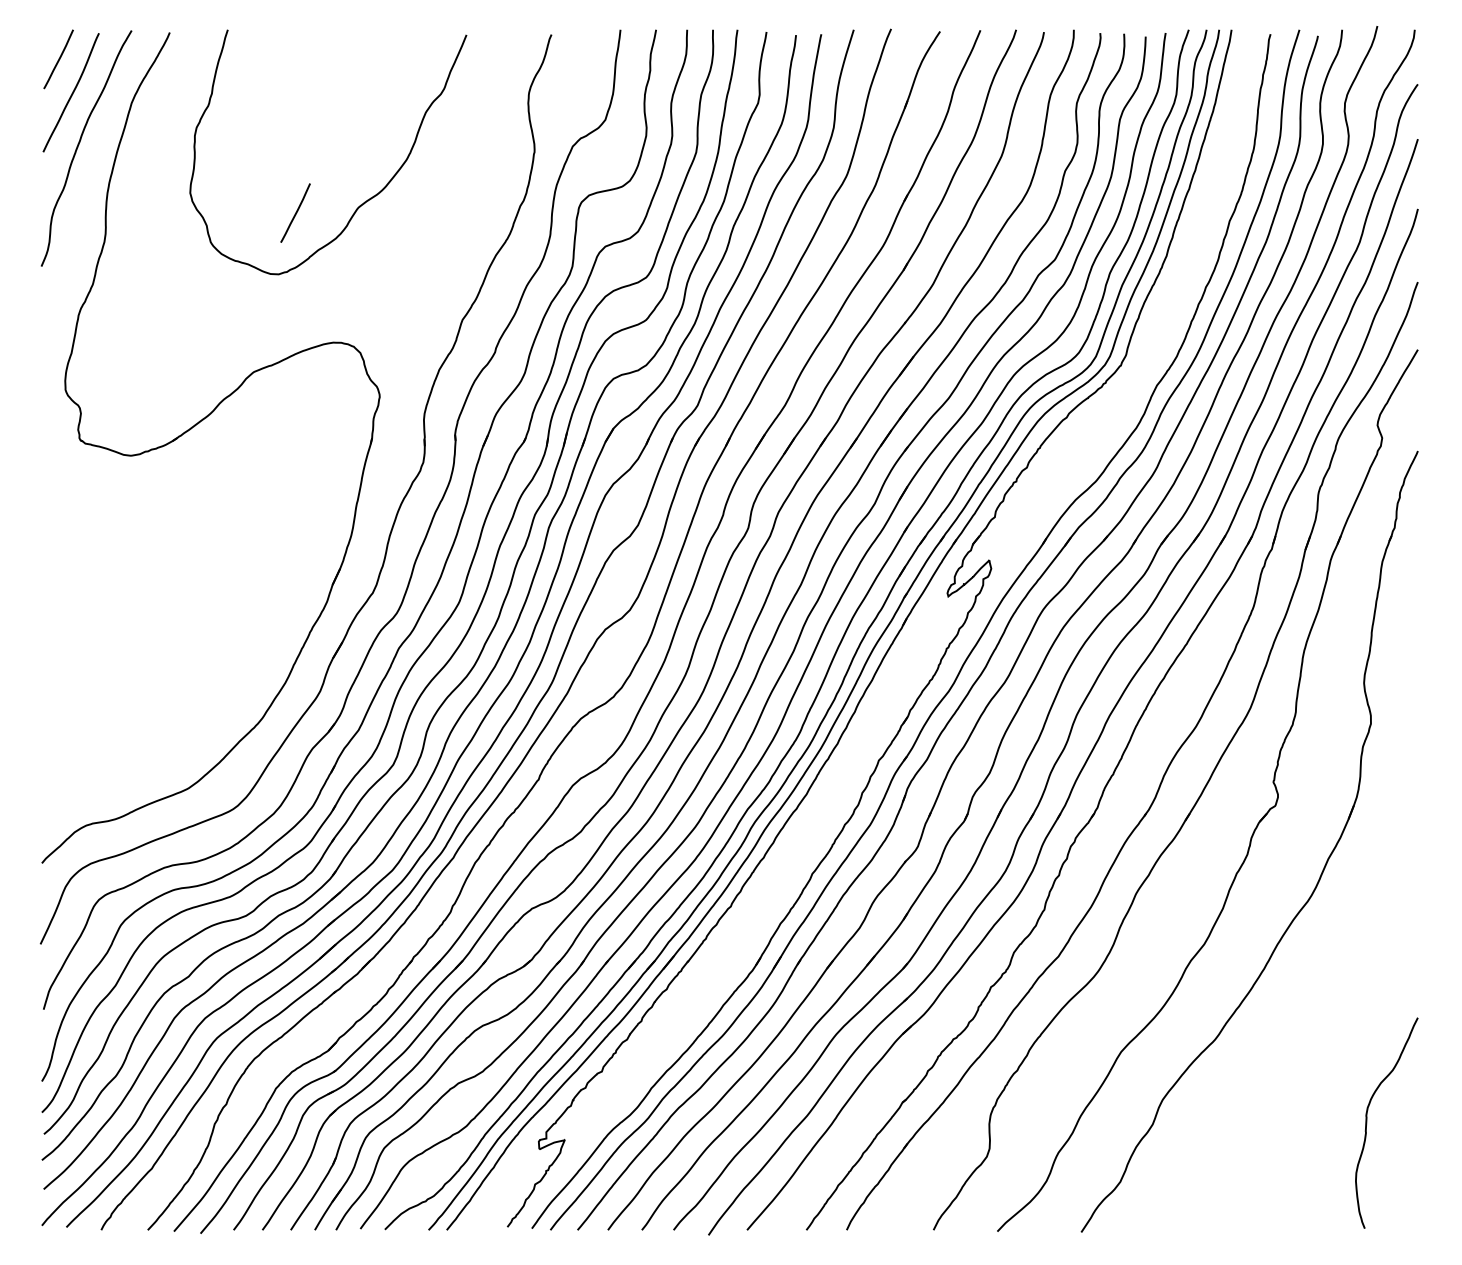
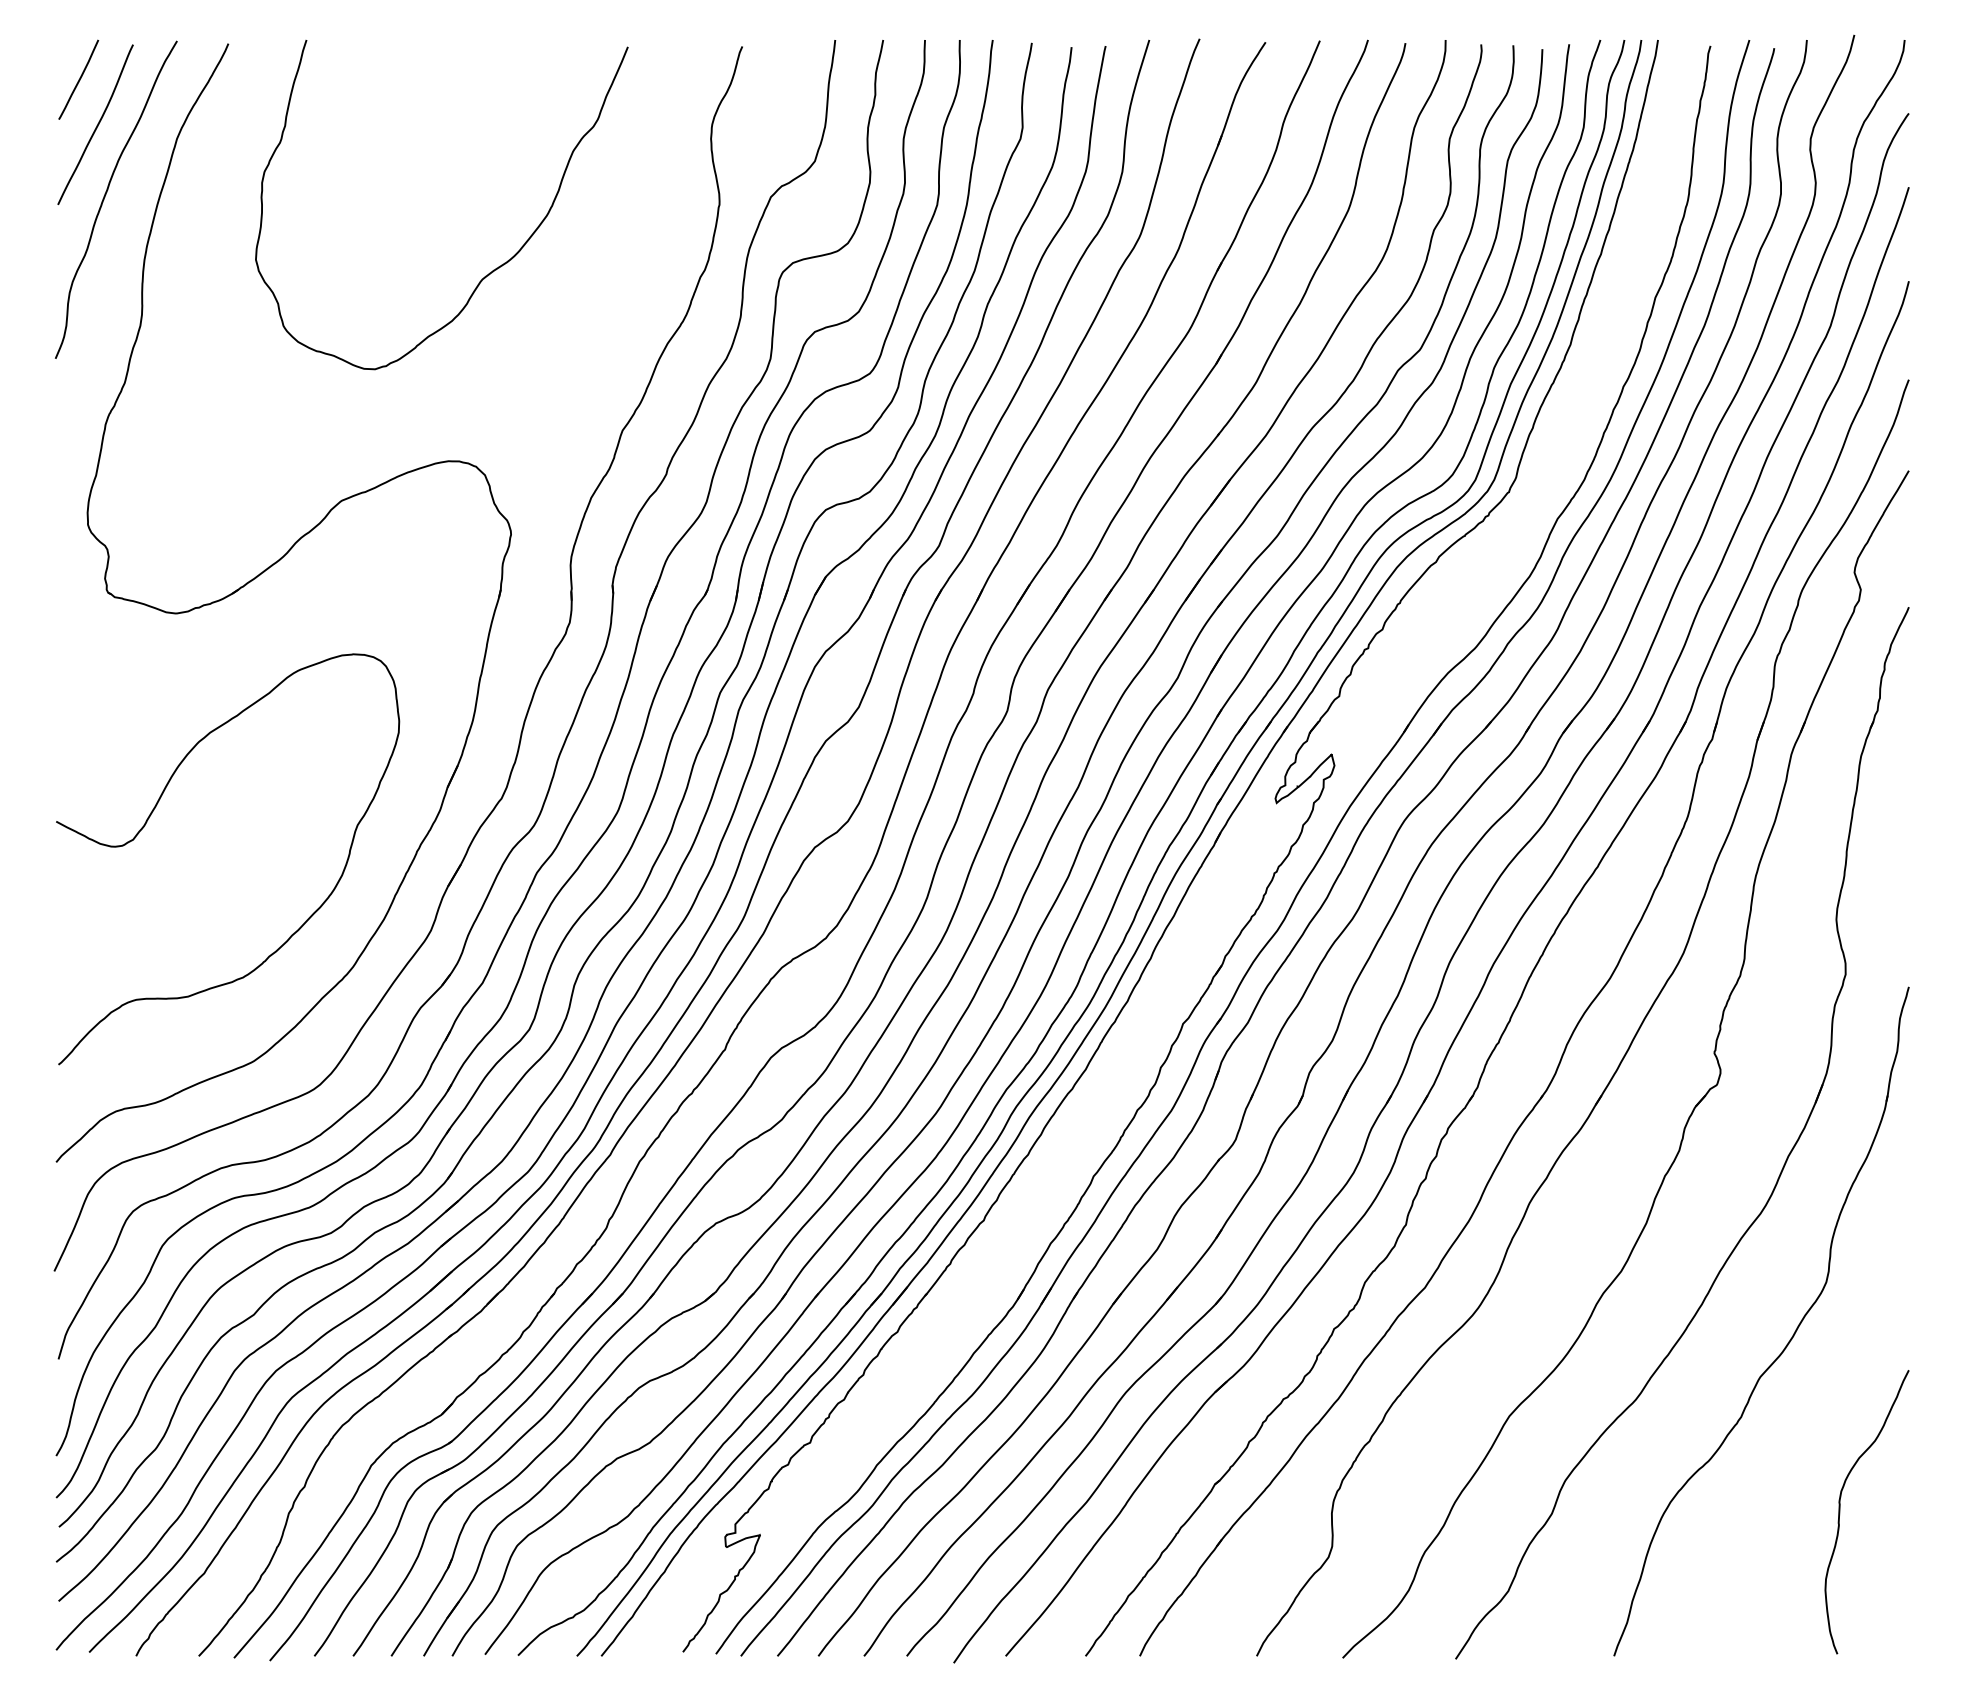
line: (295, 212) -> (397, 286), removed
curve: (112, 605) -> (151, 815), added
part: (1328, 996) -> (1788, 1341), added

